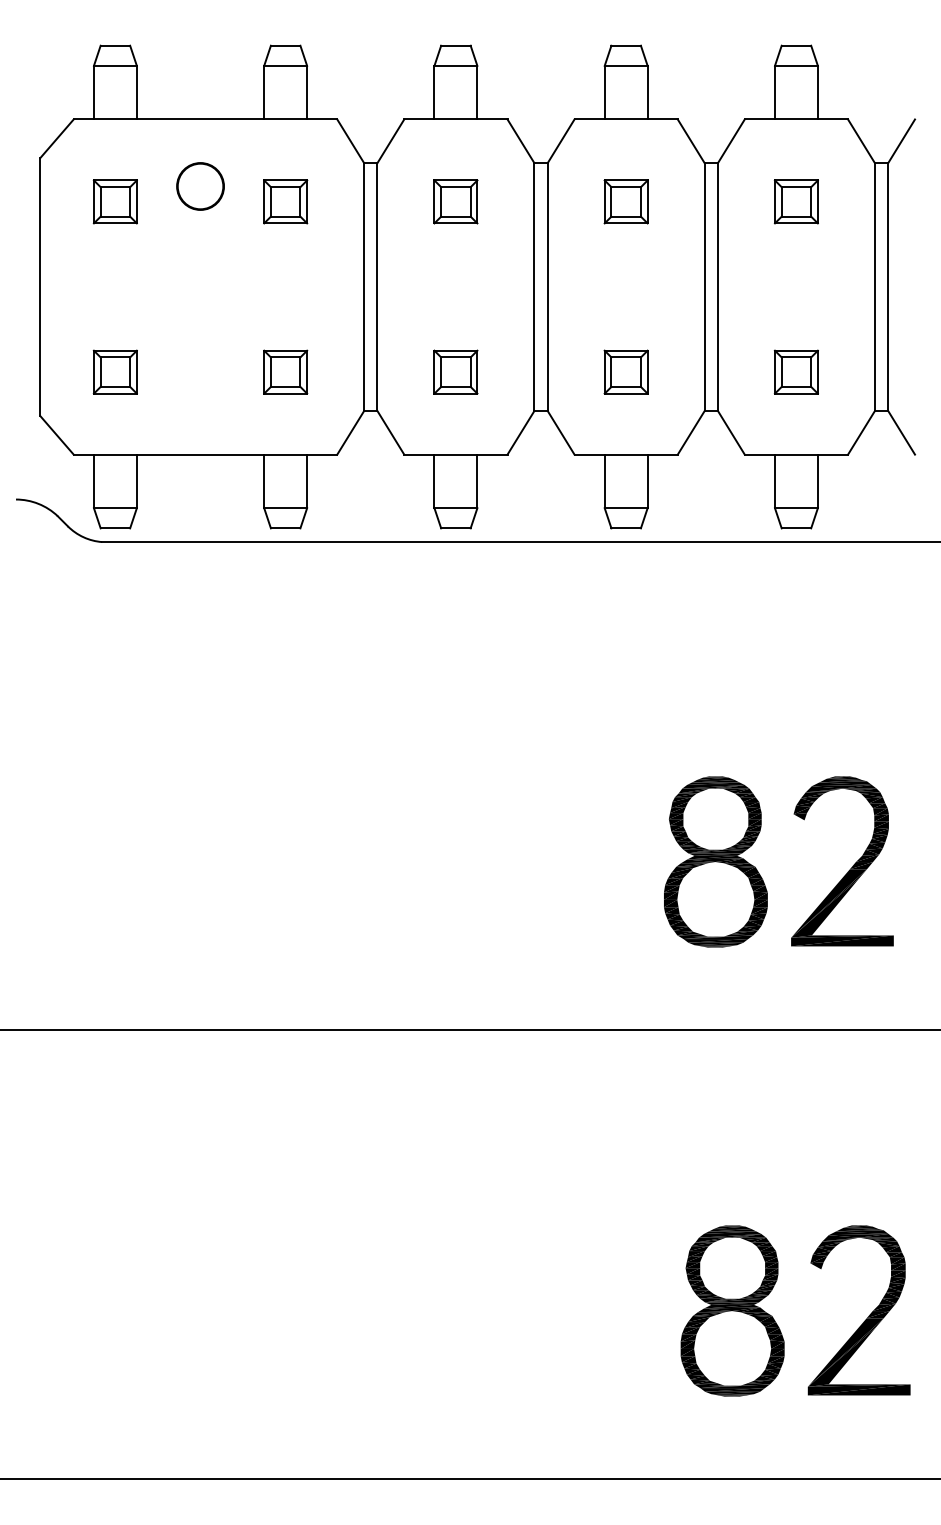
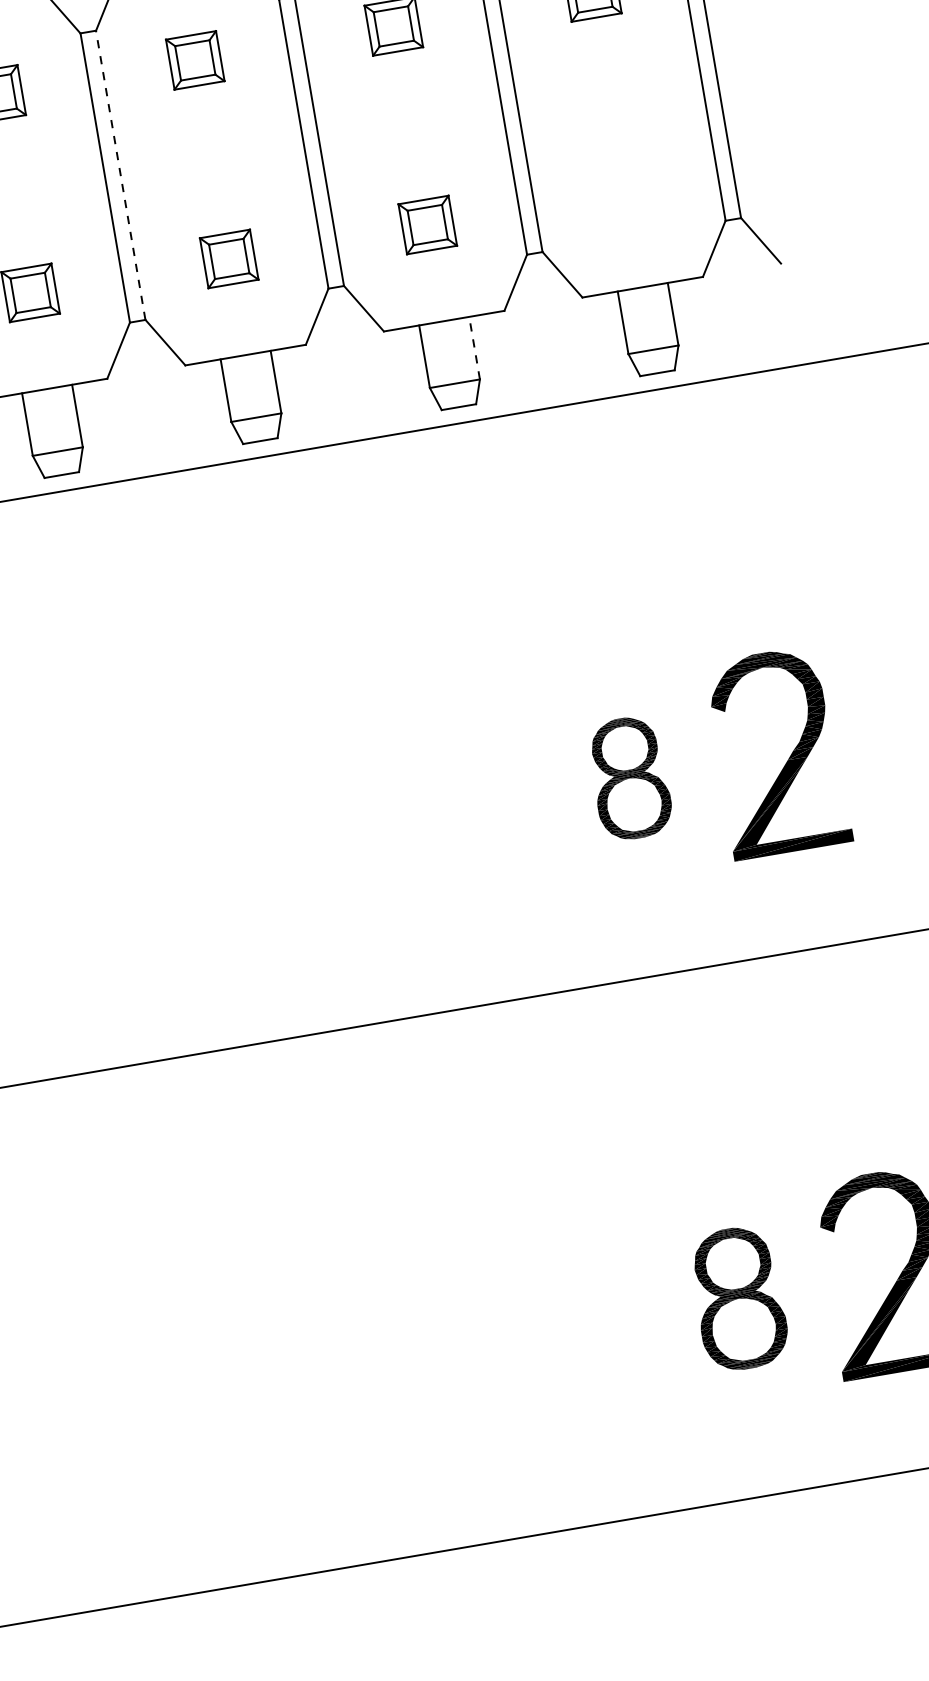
line: (377, 287) -> (120, 175), solid -> dashed
part: (795, 371) -> (625, 190), removed
line: (647, 481) -> (474, 348), solid -> dashed
part: (715, 861) -> (629, 777), size x0.6
part: (732, 1310) -> (738, 1298), size x0.7

